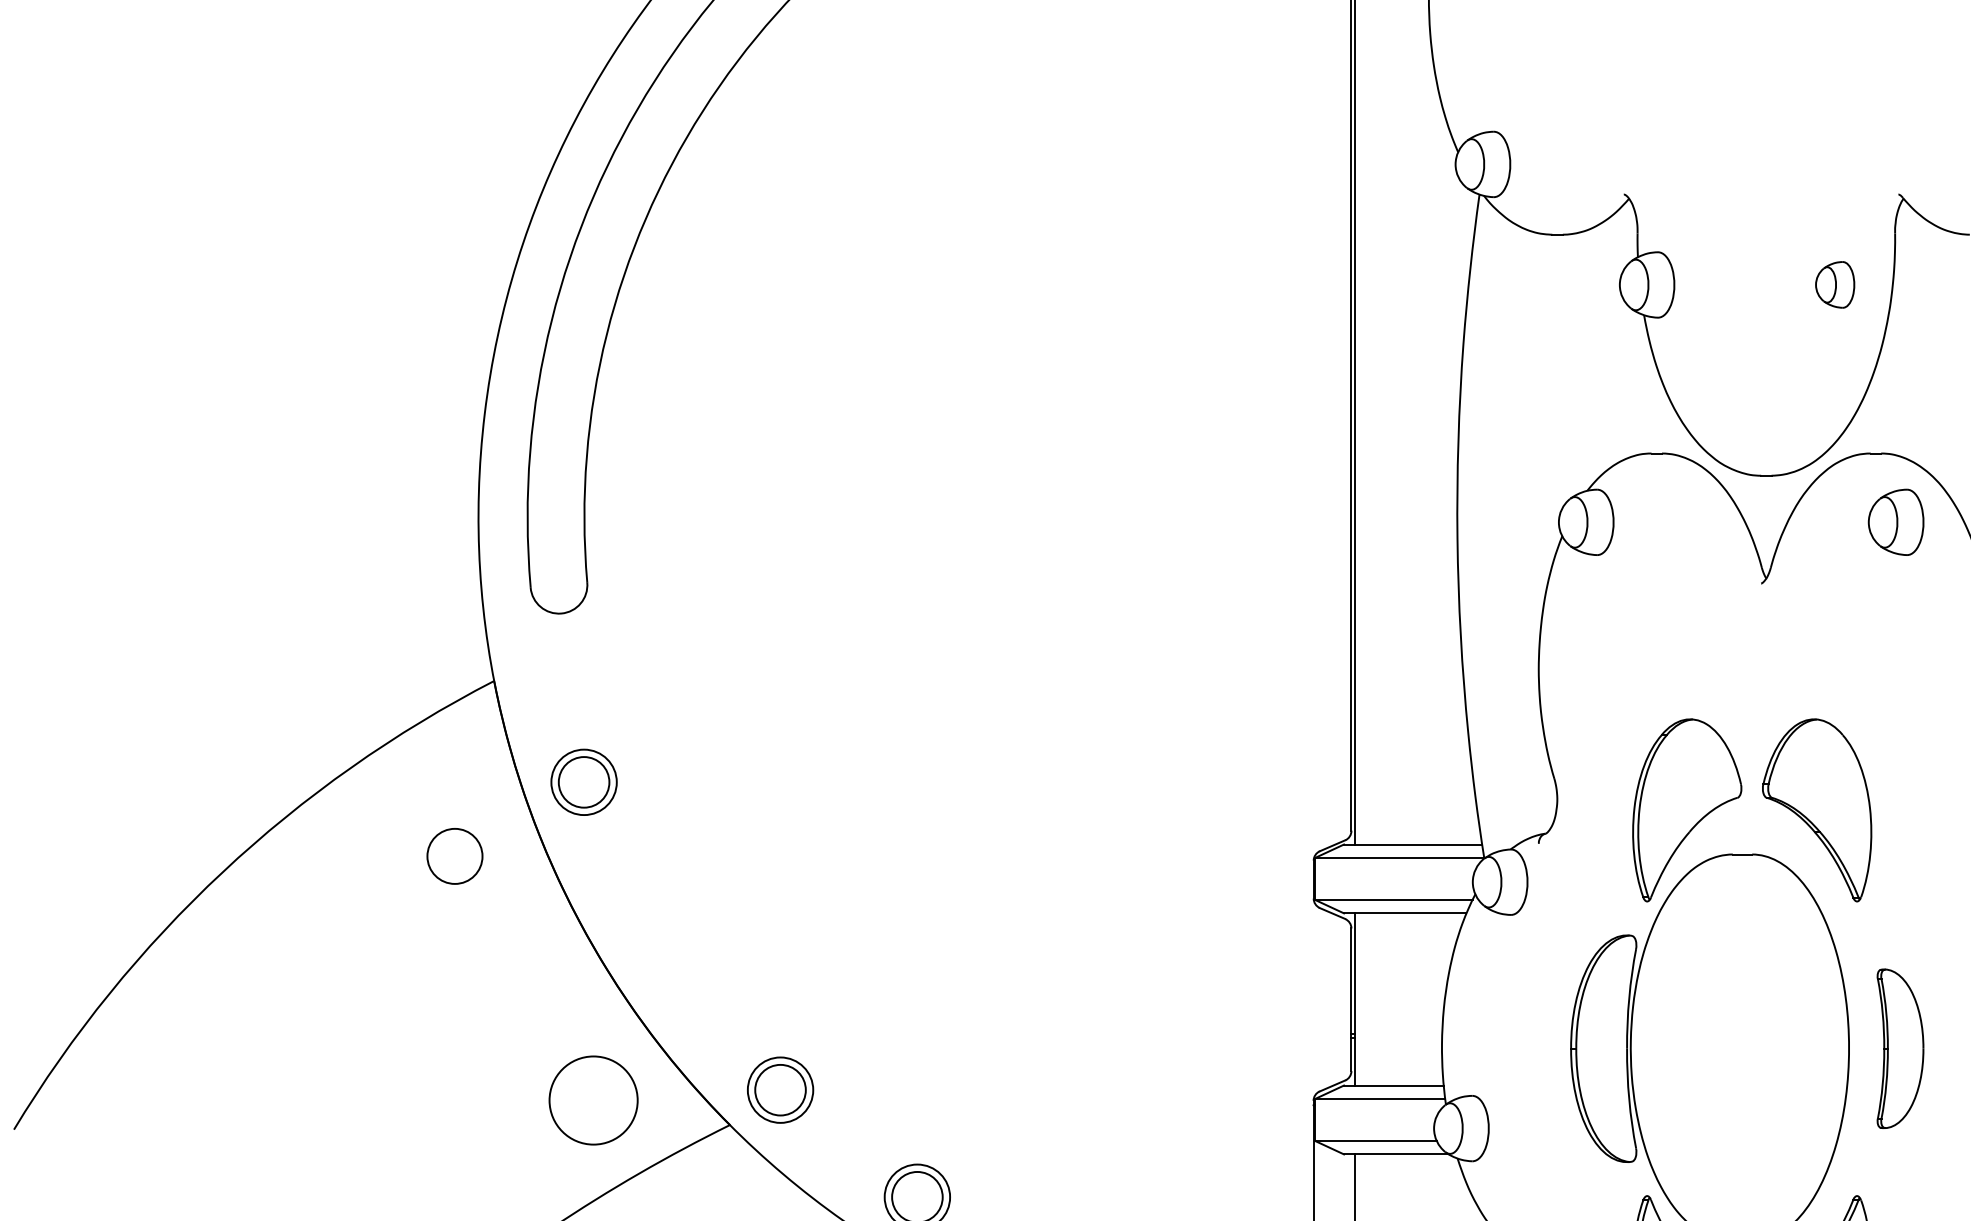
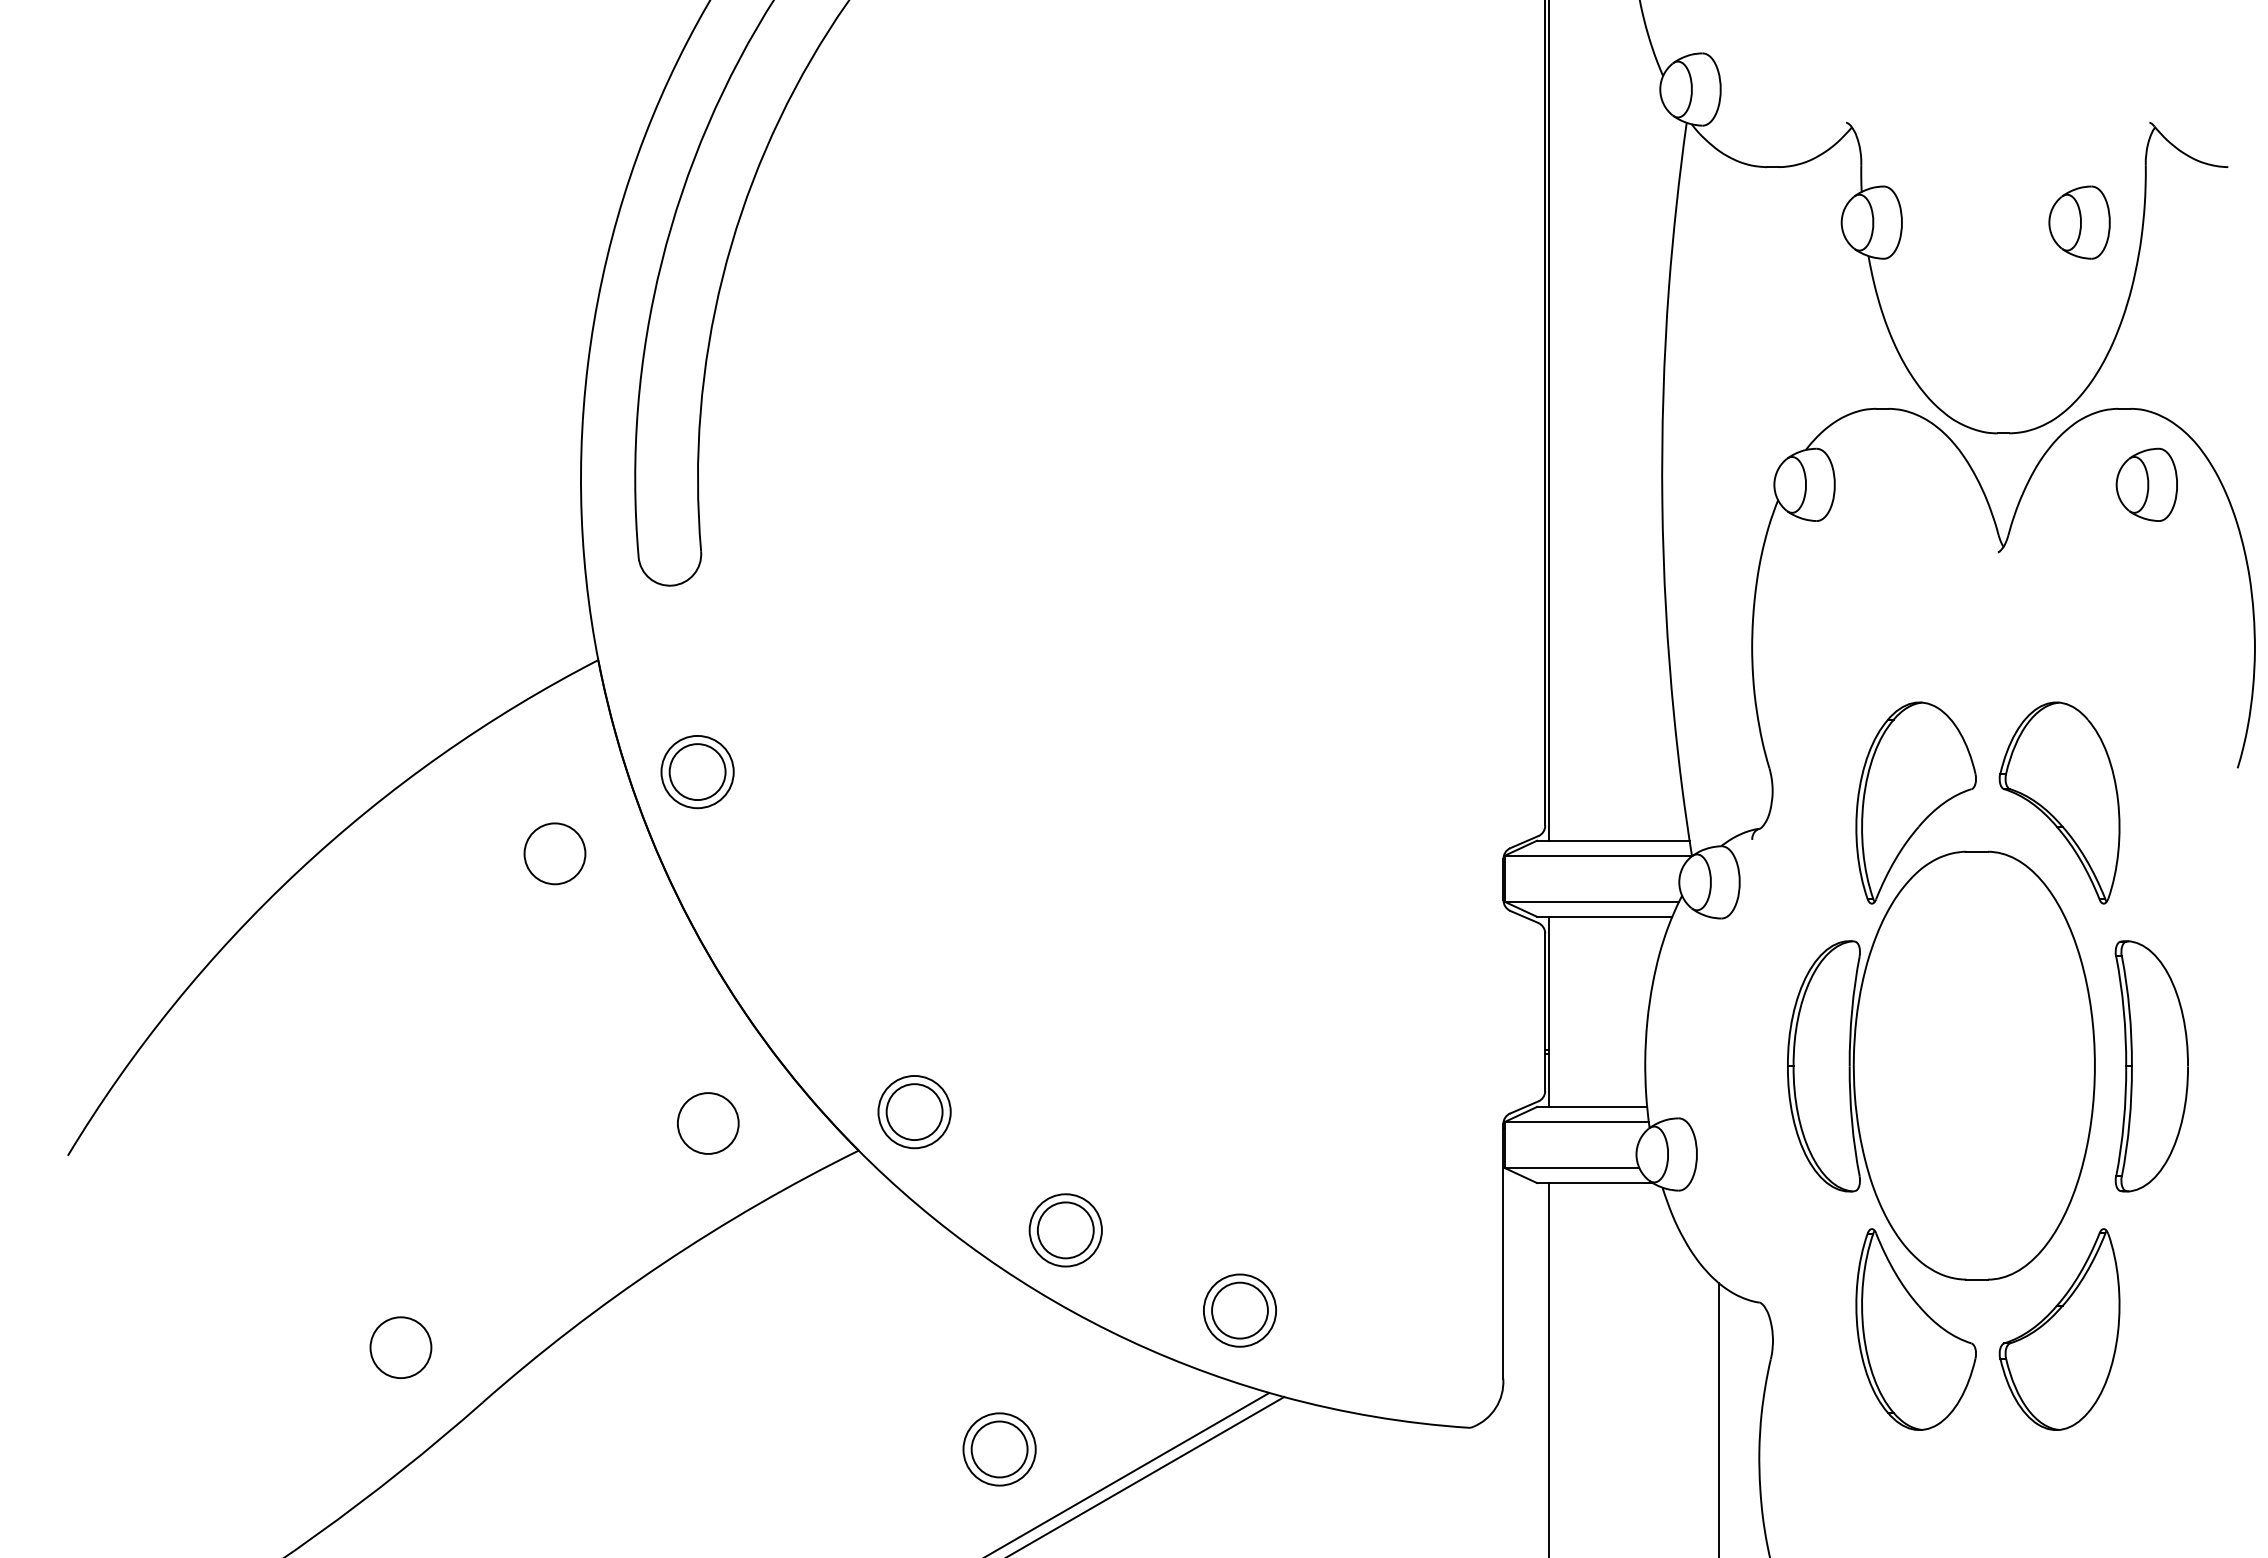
part: (1835, 284) -> (2079, 222), size x1.43
part: (1900, 1048) -> (2151, 1066), size x1.43
circle: (593, 1100) -> (708, 1123), size x0.62

